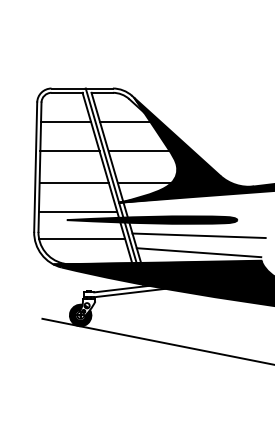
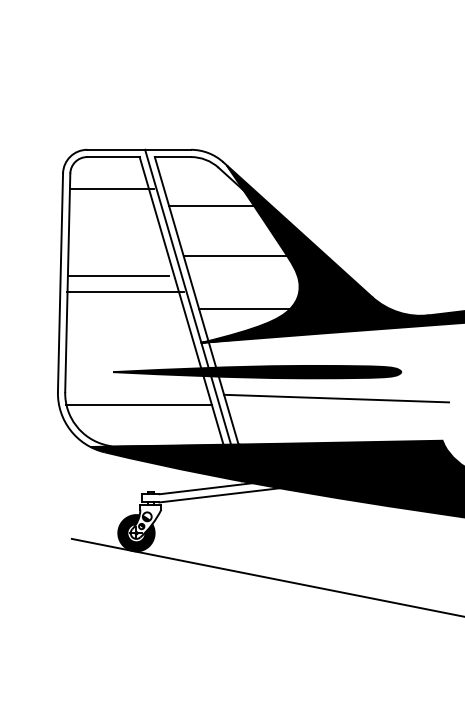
line: (66, 121) -> (112, 188), moved
line: (69, 151) -> (117, 276), moved
line: (73, 182) -> (124, 291), moved
line: (77, 212) -> (131, 359), removed
line: (198, 252) -> (335, 426), removed

